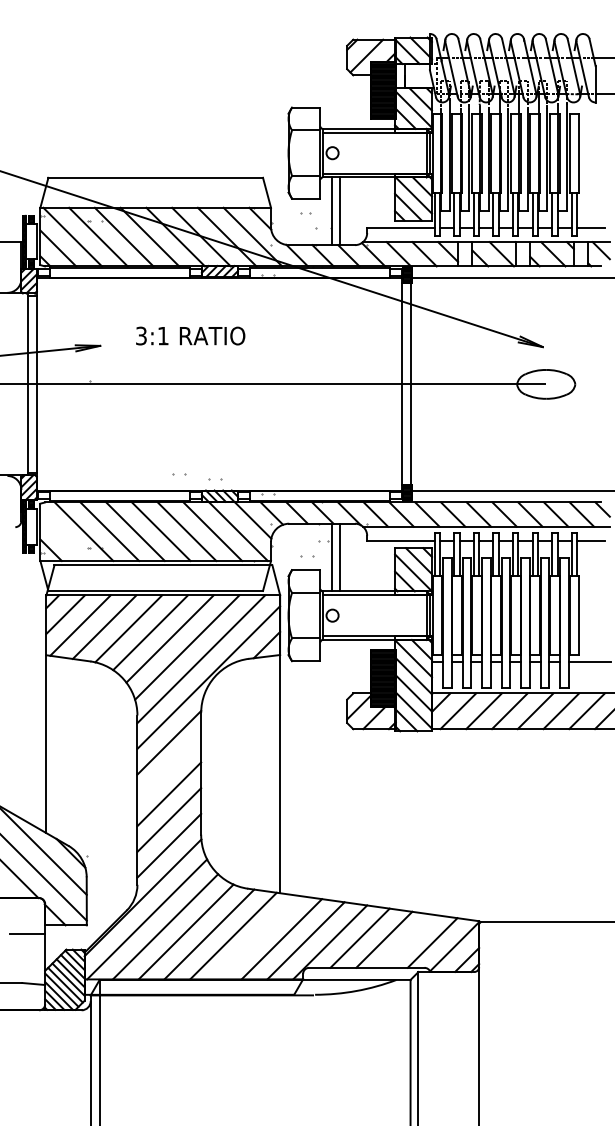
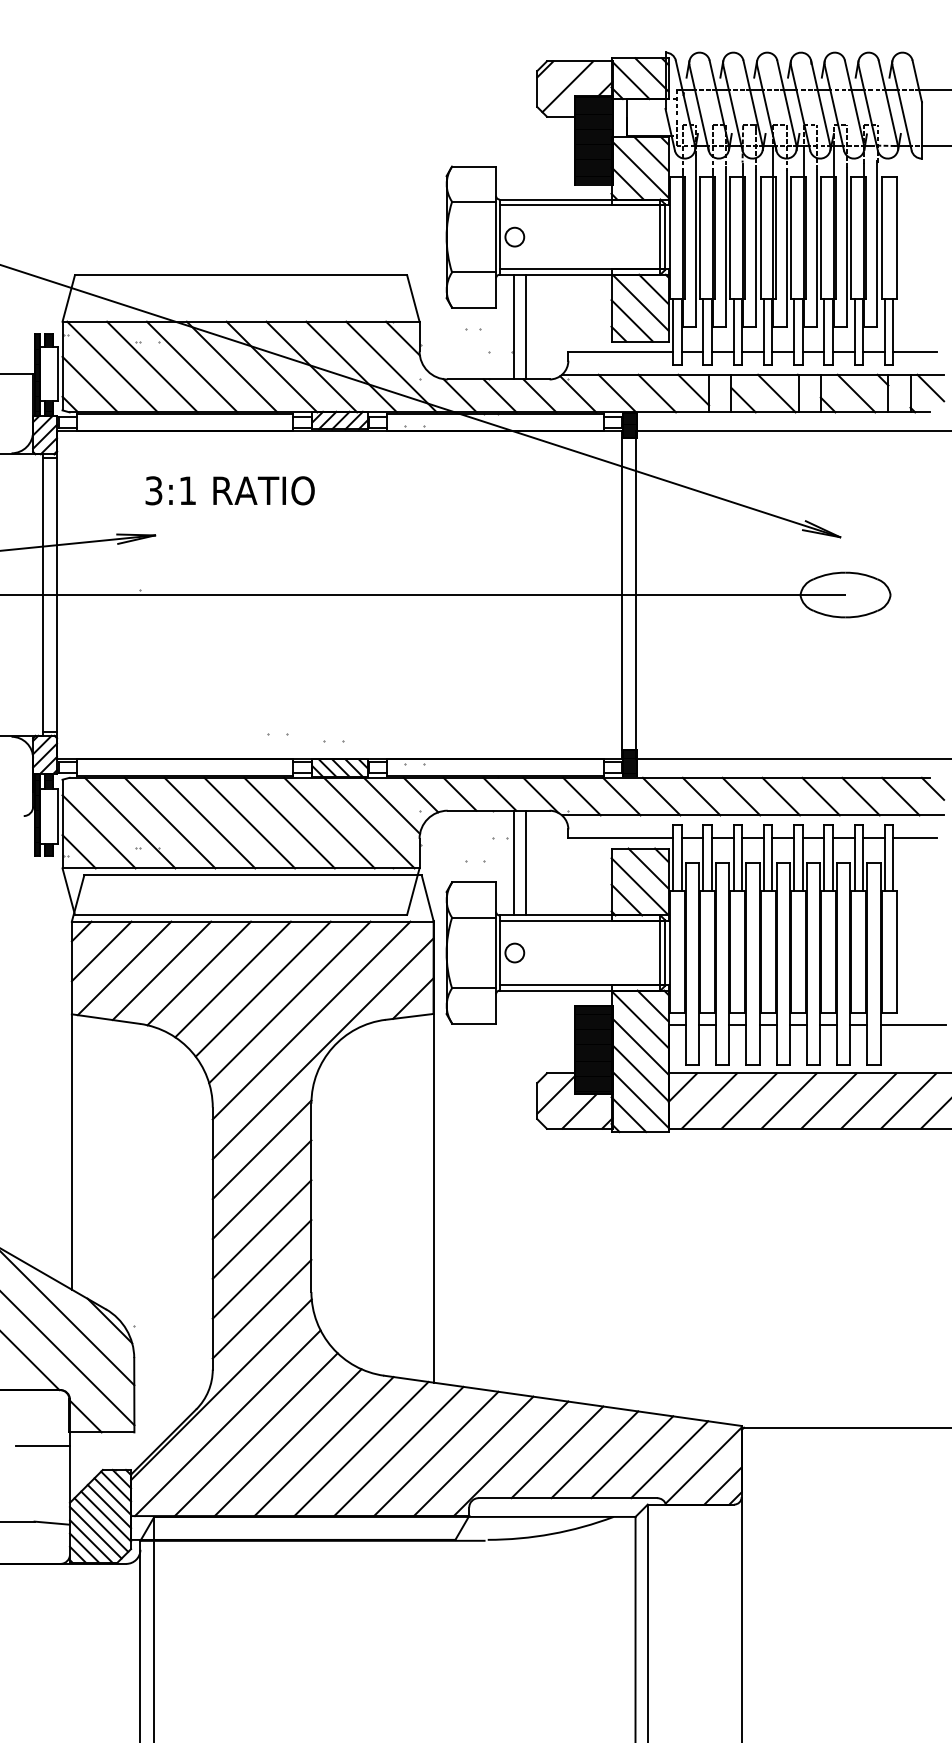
part: (190, 335) -> (229, 489), moved
line: (63, 537) -> (98, 832), added
line: (169, 768) -> (262, 1189), added
line: (257, 937) -> (398, 1451), added
line: (408, 940) -> (632, 1455), added

